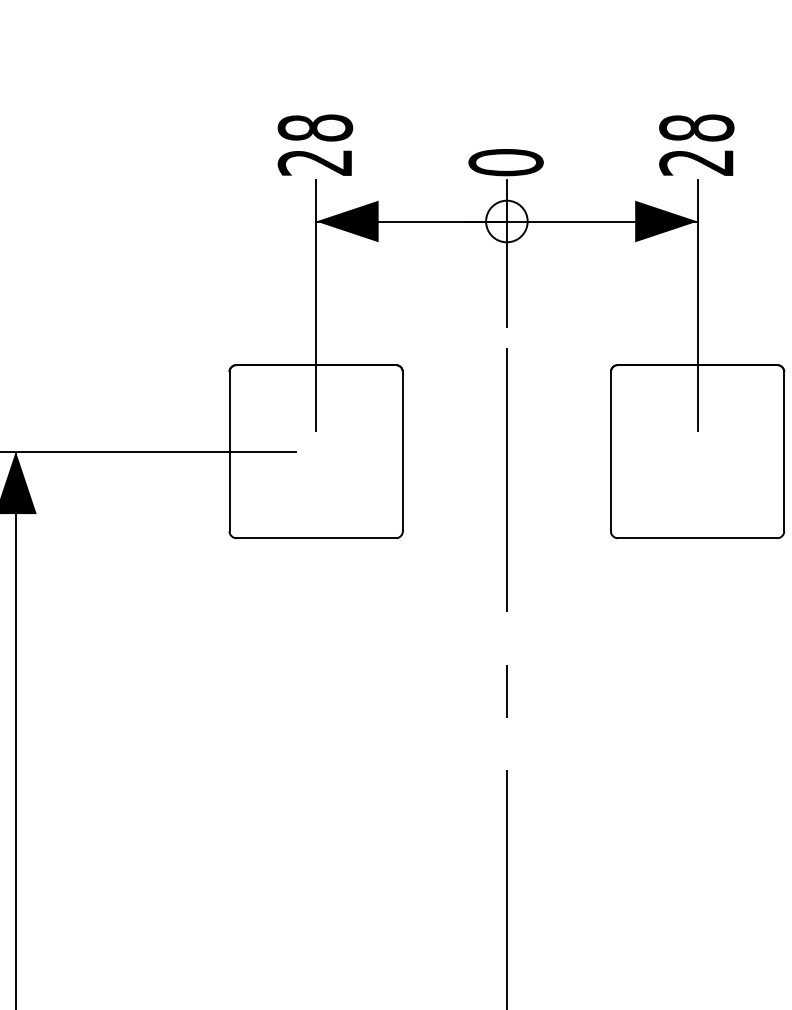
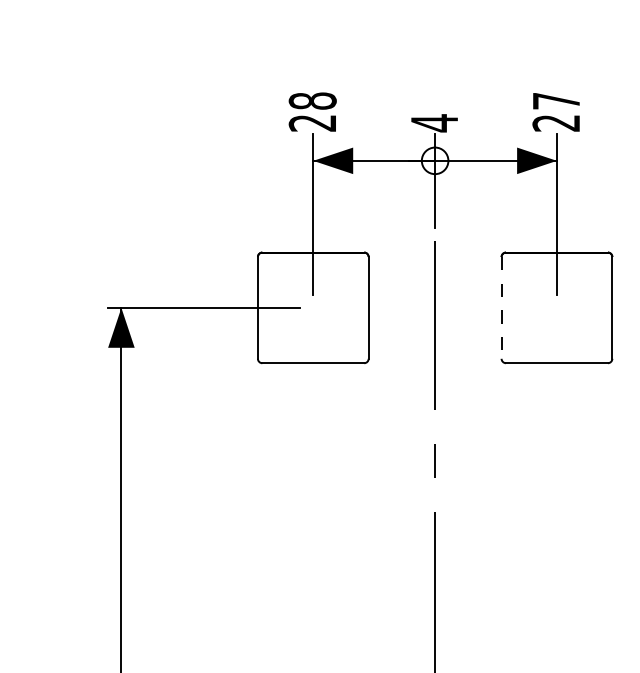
text: (696, 127) -> (556, 100), 28 -> 27
text: (505, 163) -> (434, 123), 0 -> 4
line: (610, 451) -> (501, 307), solid -> dashed

